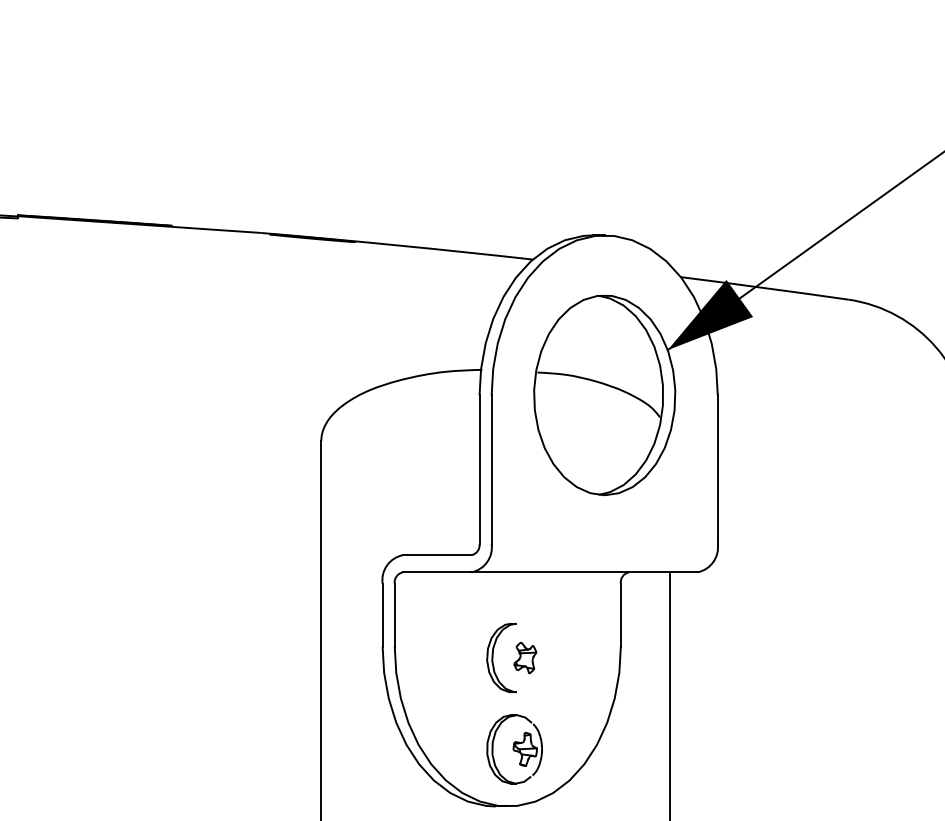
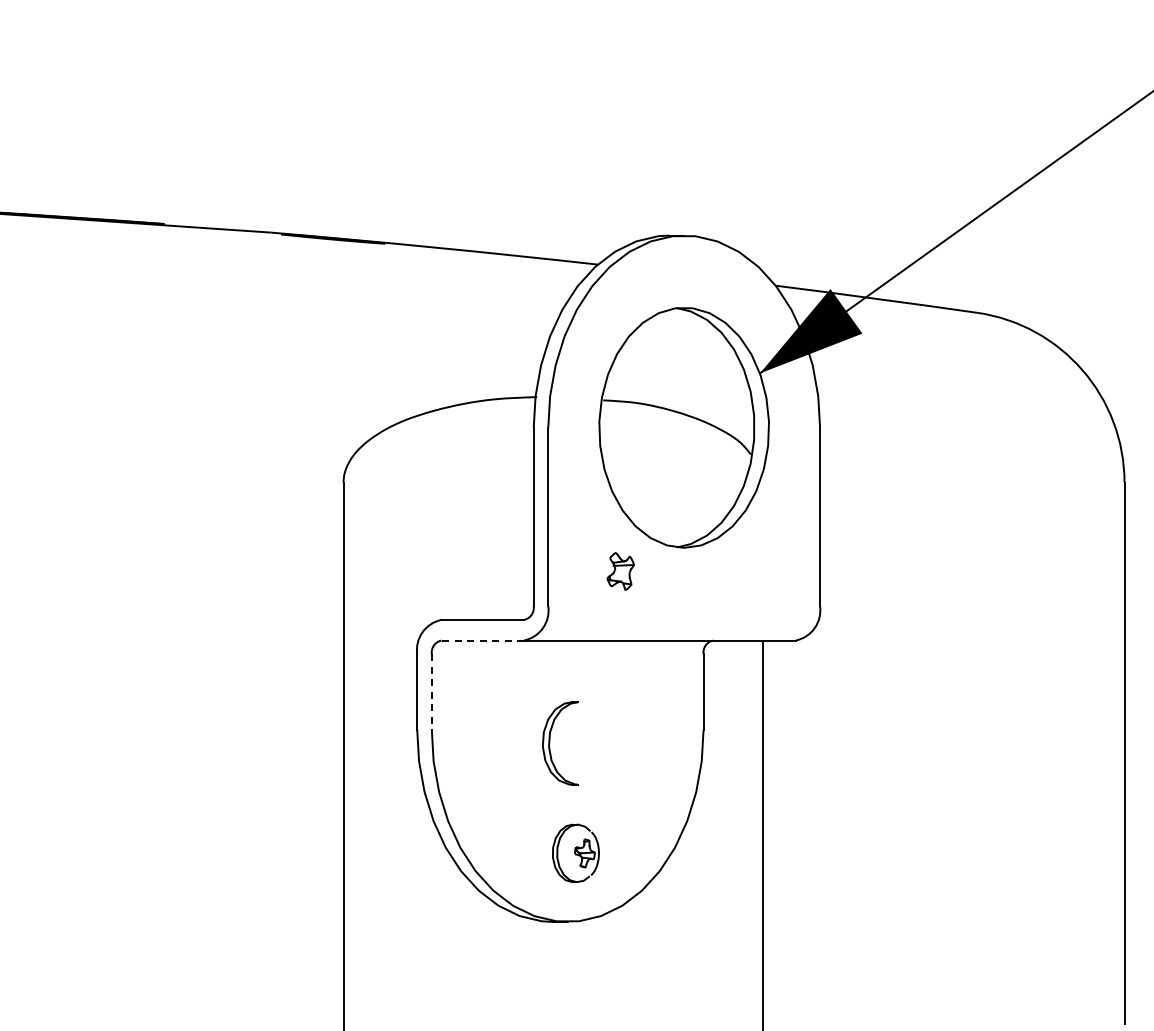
line: (436, 572) -> (482, 640), solid -> dashed
line: (394, 615) -> (431, 692), solid -> dashed
part: (525, 658) -> (620, 571), moved
part: (514, 749) -> (575, 853), size x0.7

